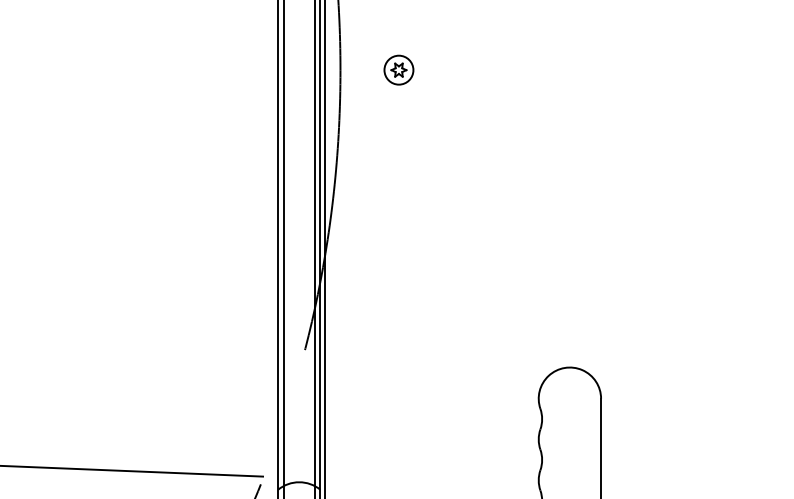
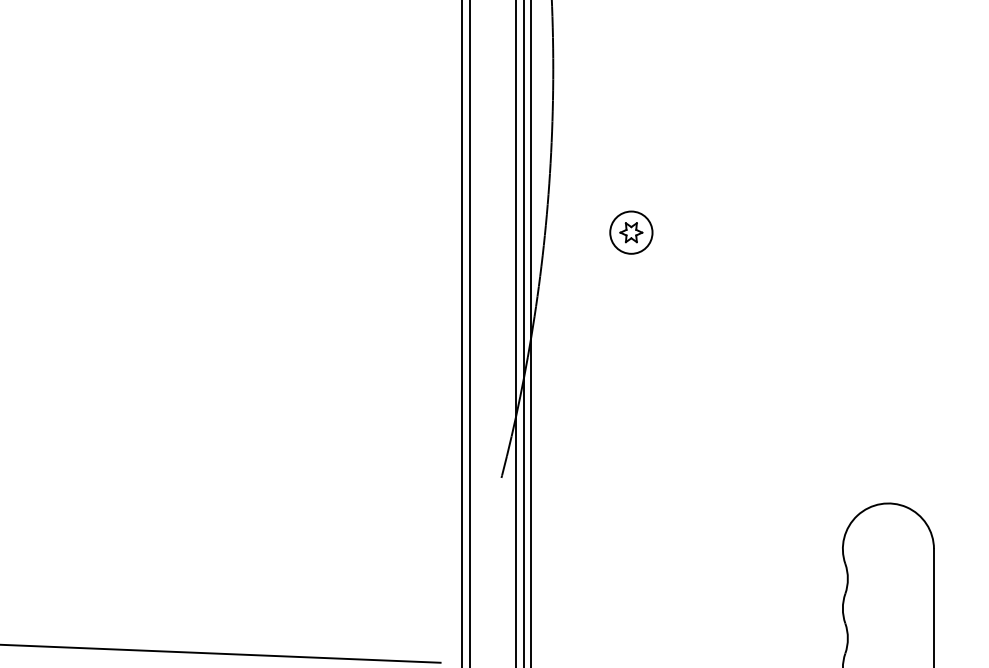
part: (398, 69) -> (630, 231), moved

